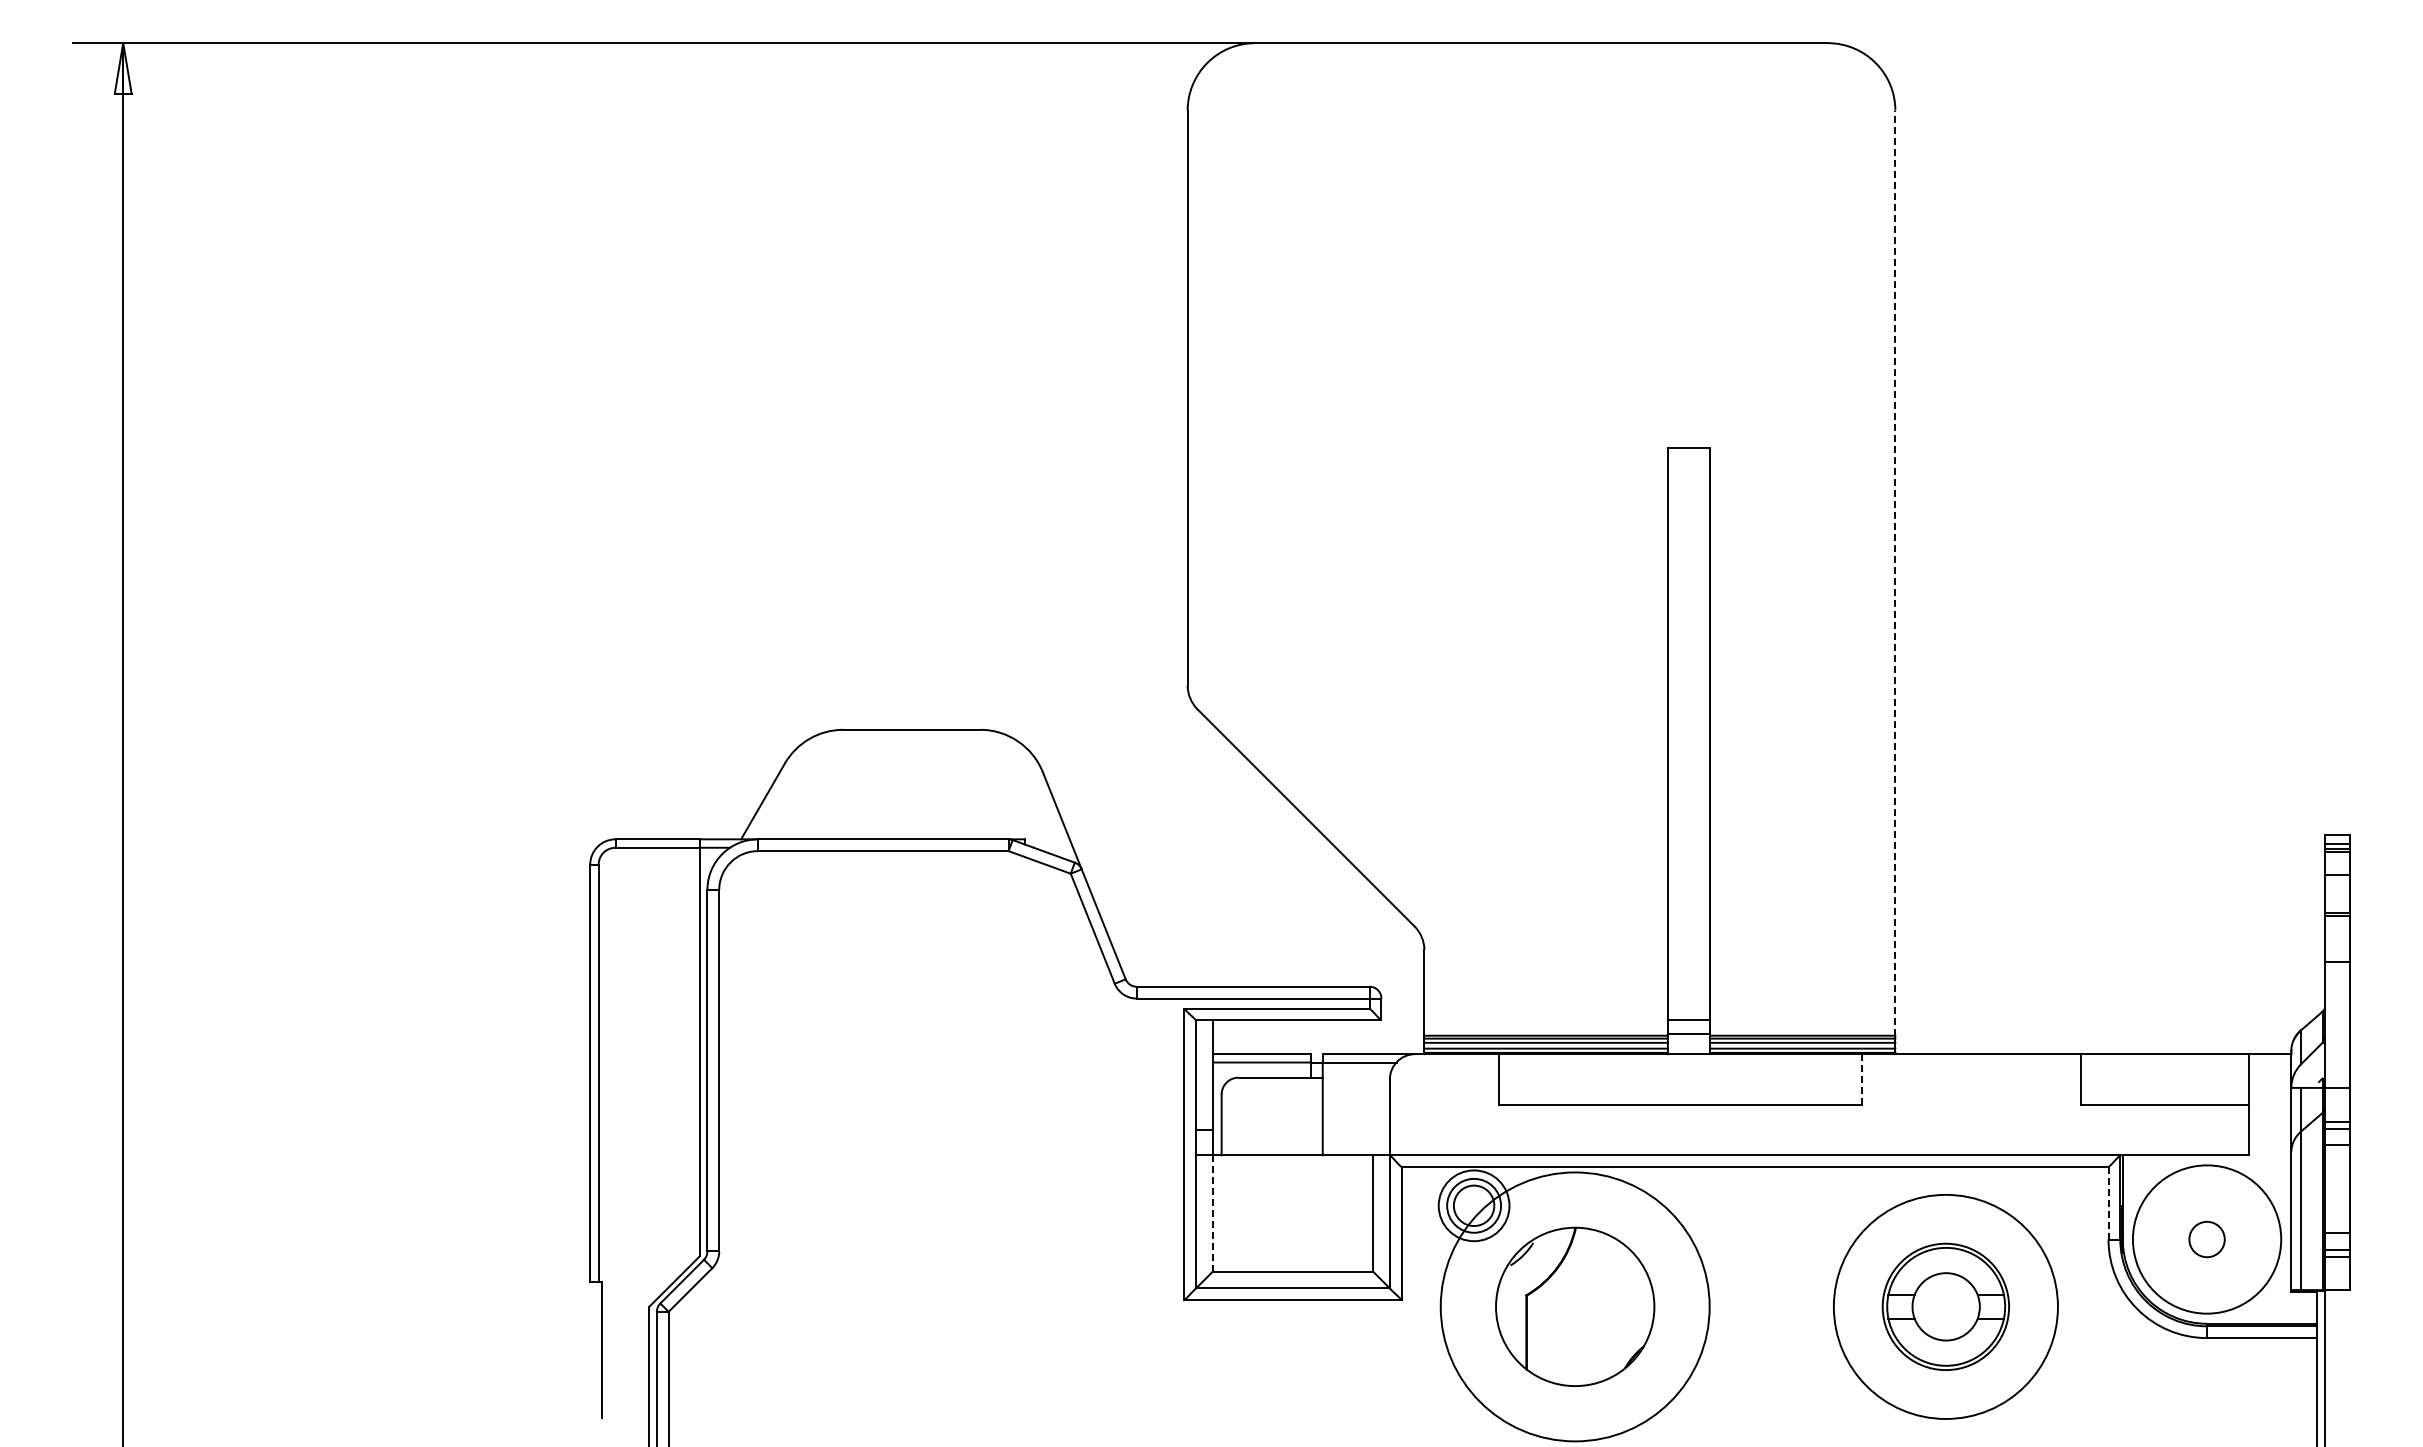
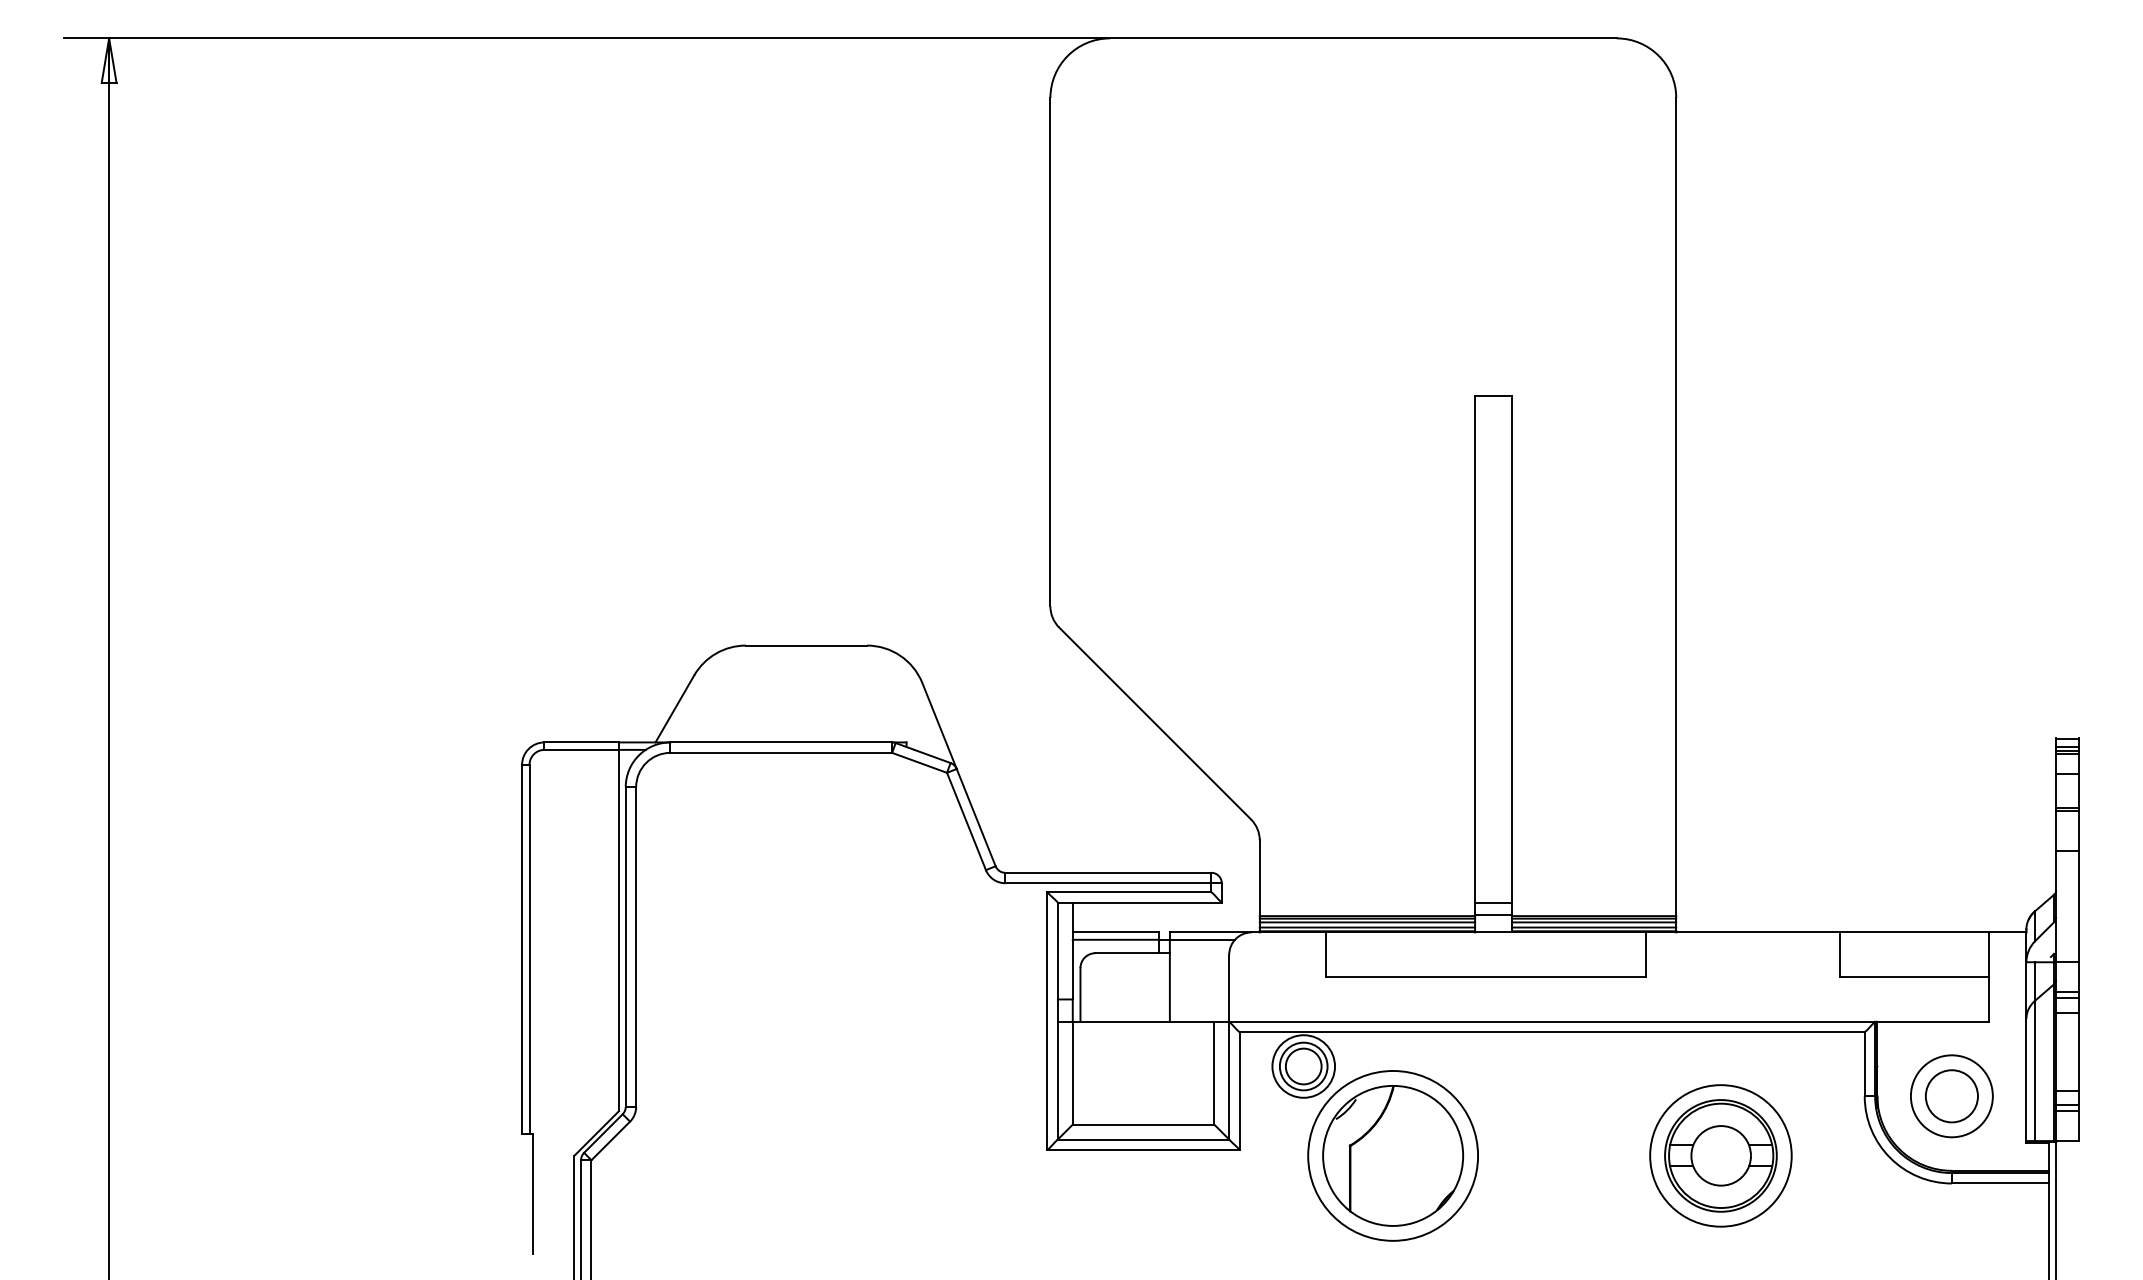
line: (1895, 573) -> (1676, 507), dashed -> solid
line: (1861, 1078) -> (1646, 953), dashed -> solid
line: (2108, 1202) -> (1864, 1063), dashed -> solid
line: (1212, 1213) -> (1072, 1073), dashed -> solid
circle: (2206, 1239) -> (1951, 1096), size x0.62
circle: (2206, 1239) -> (1951, 1096), size x1.67
circle: (1575, 1306) -> (1393, 1155), size x0.71
circle: (1945, 1306) -> (1720, 1155), size x0.71

